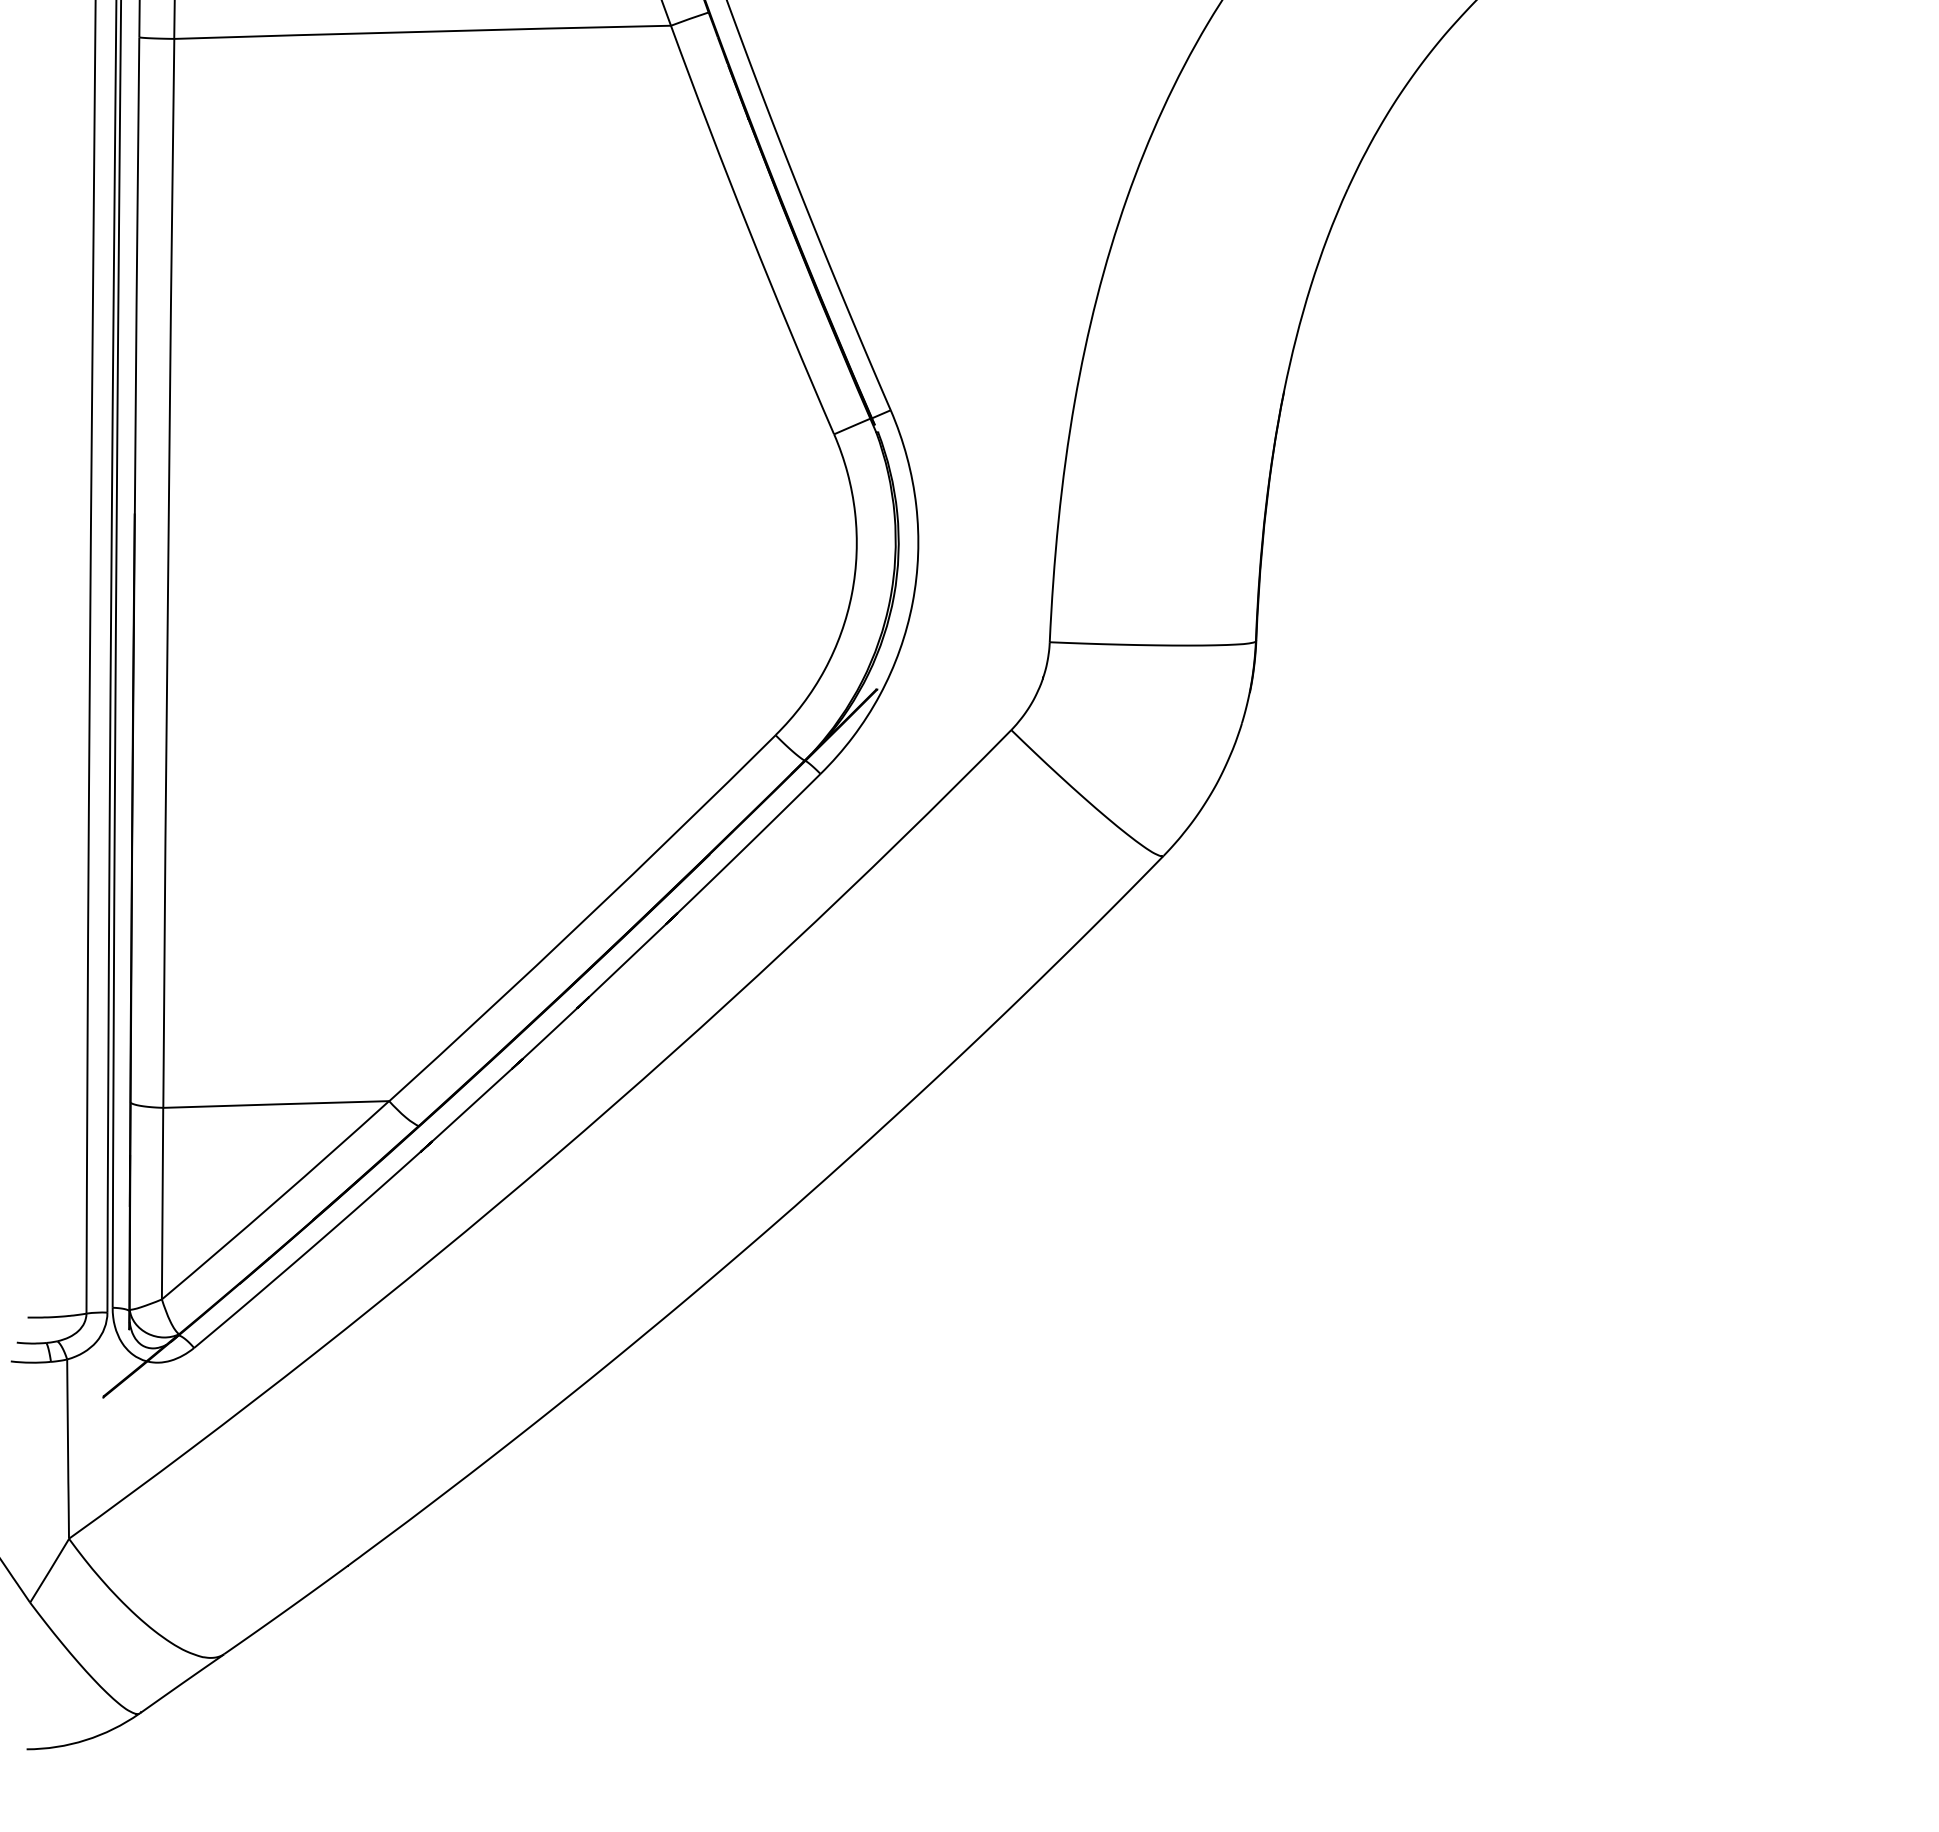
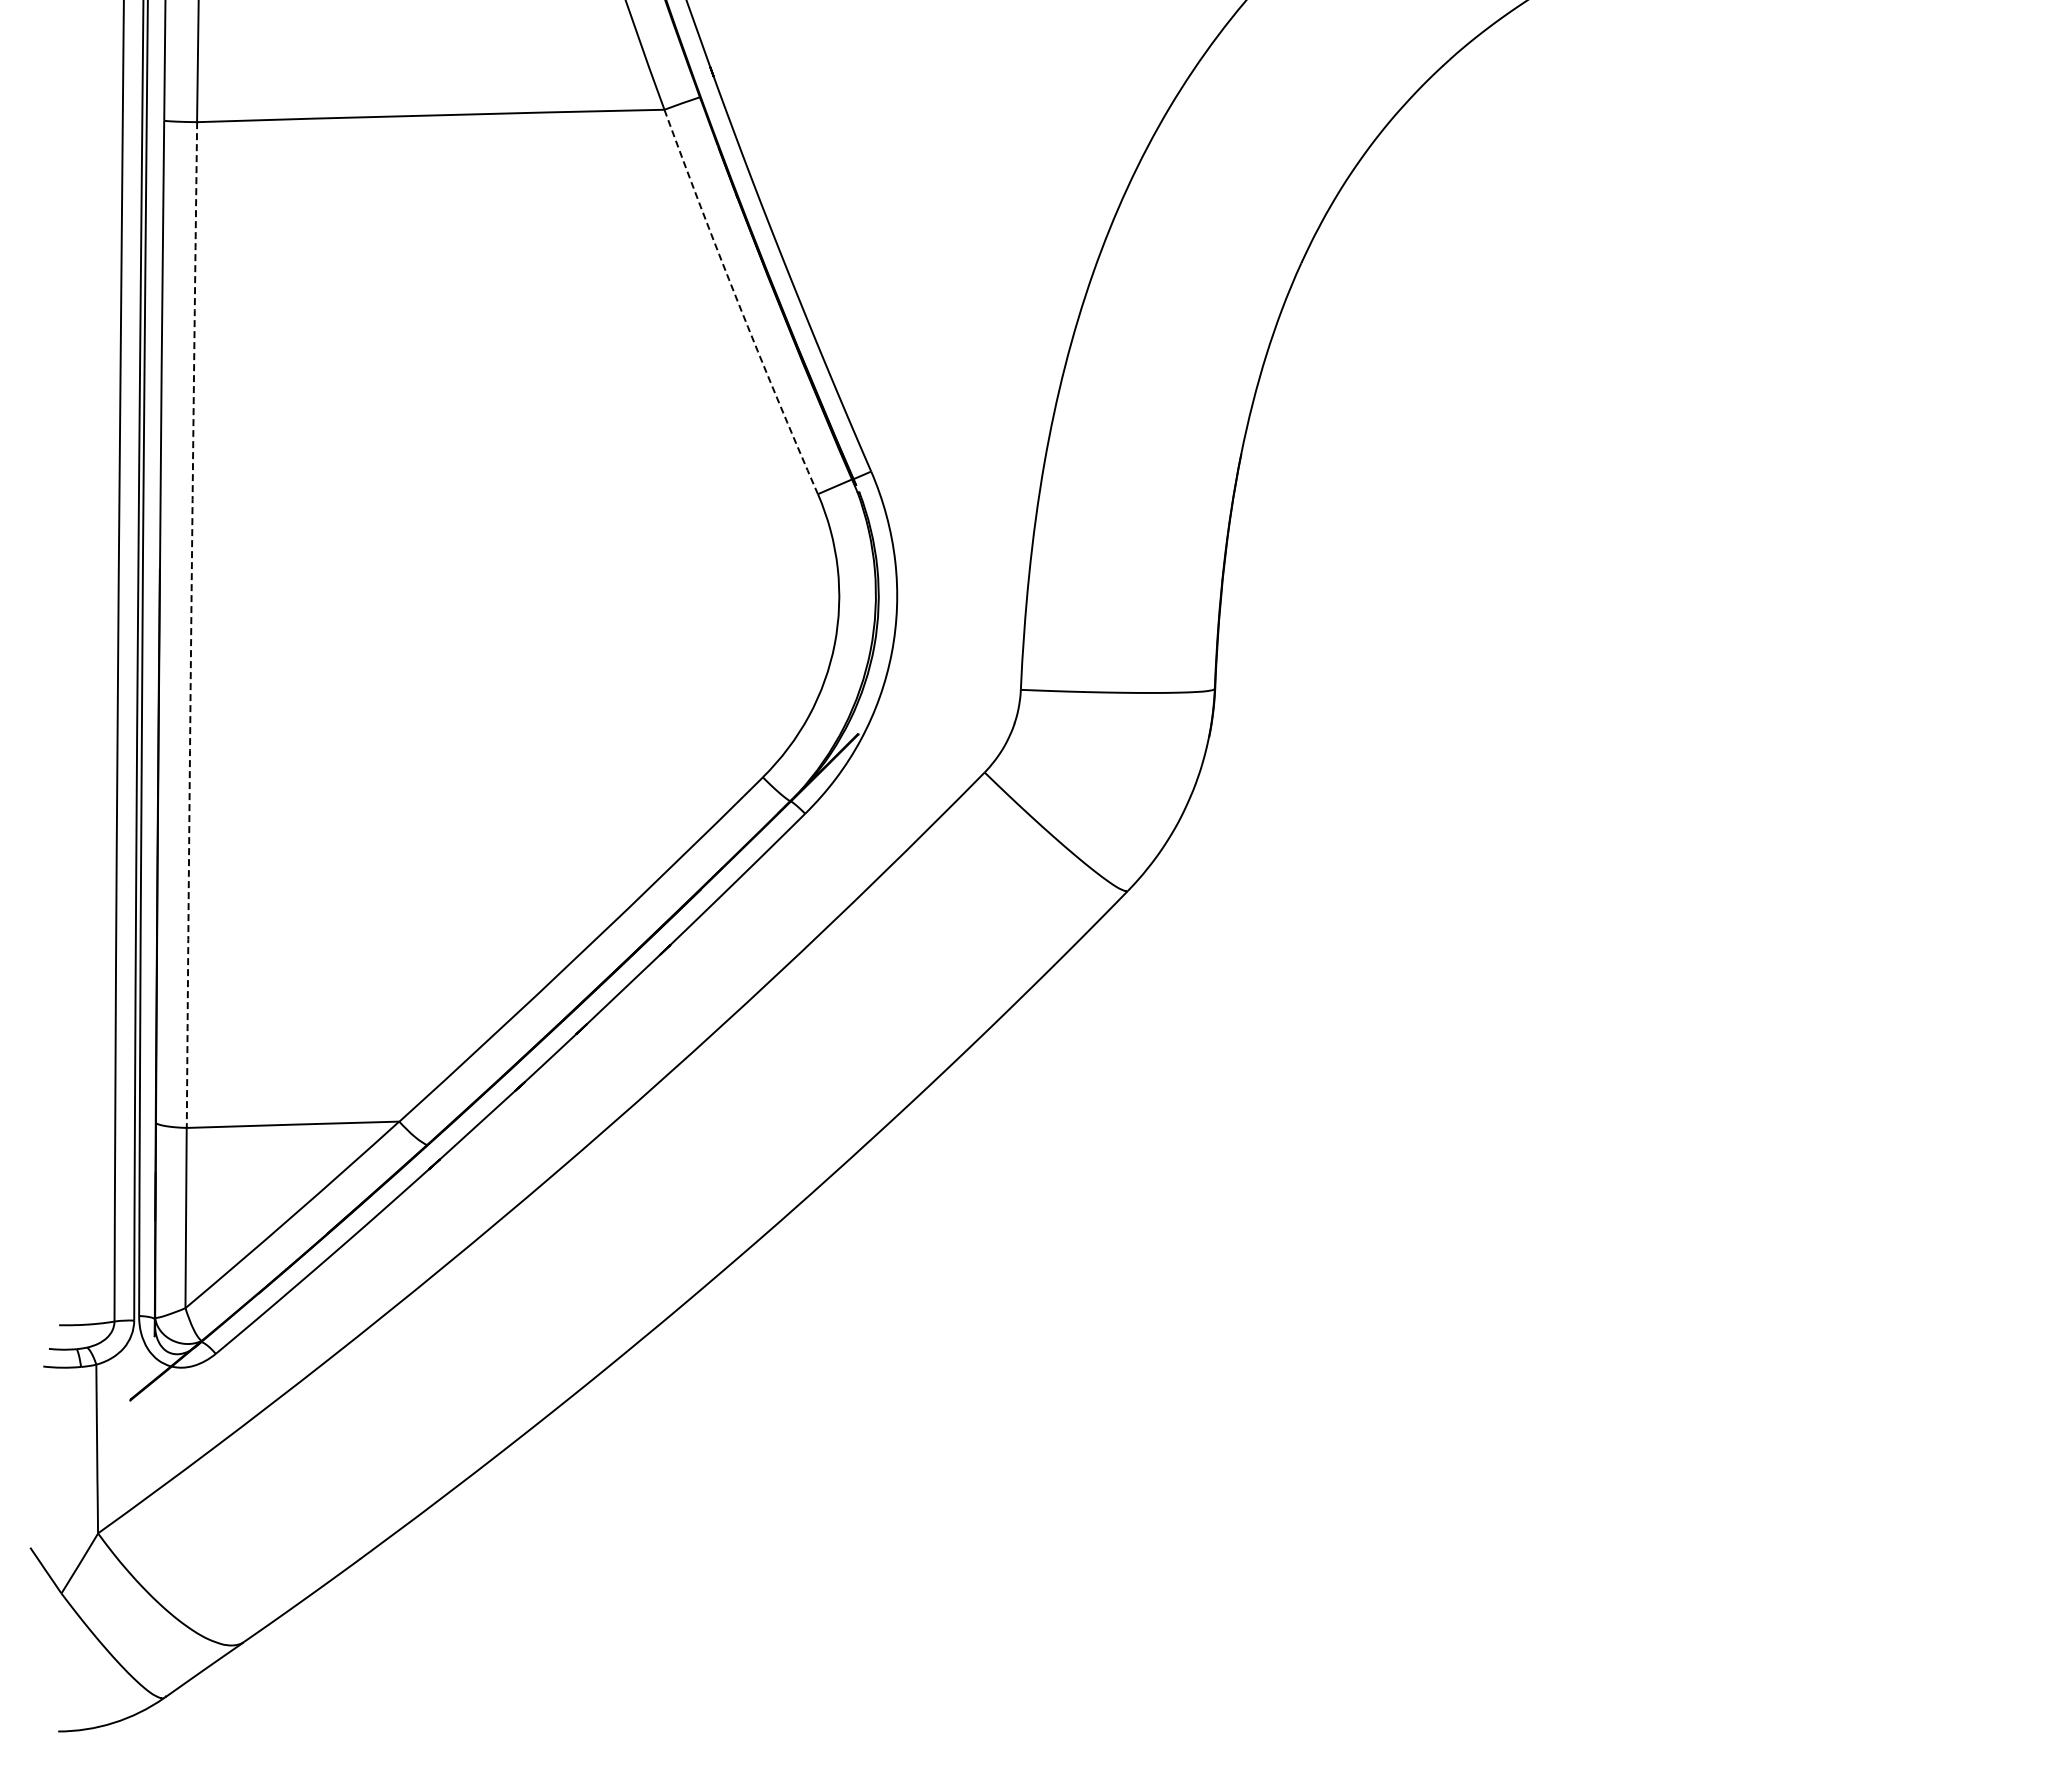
arc: (749, 231) -> (738, 303), solid -> dashed
arc: (168, 573) -> (191, 625), solid -> dashed

